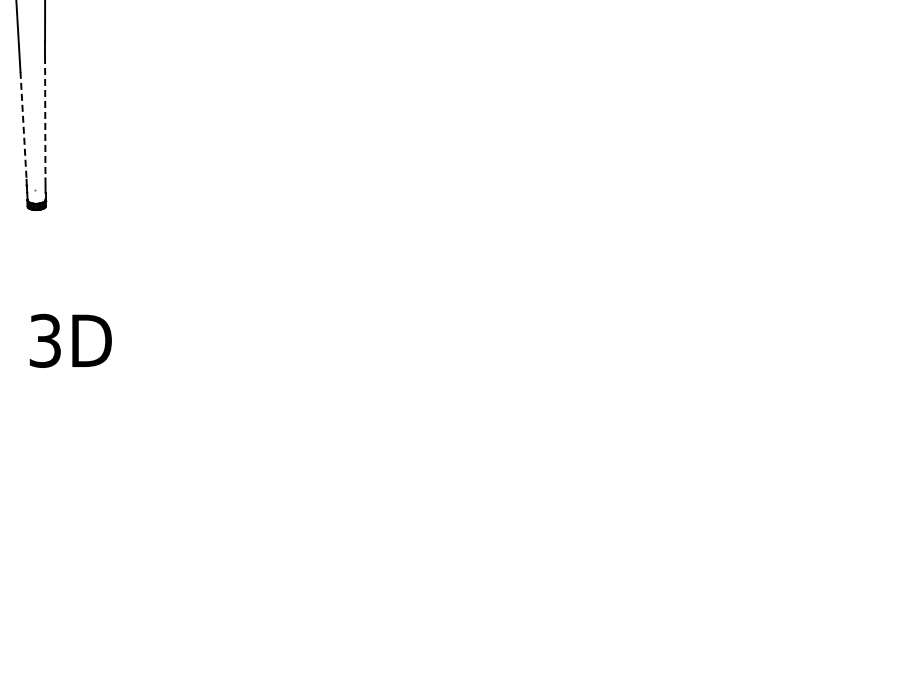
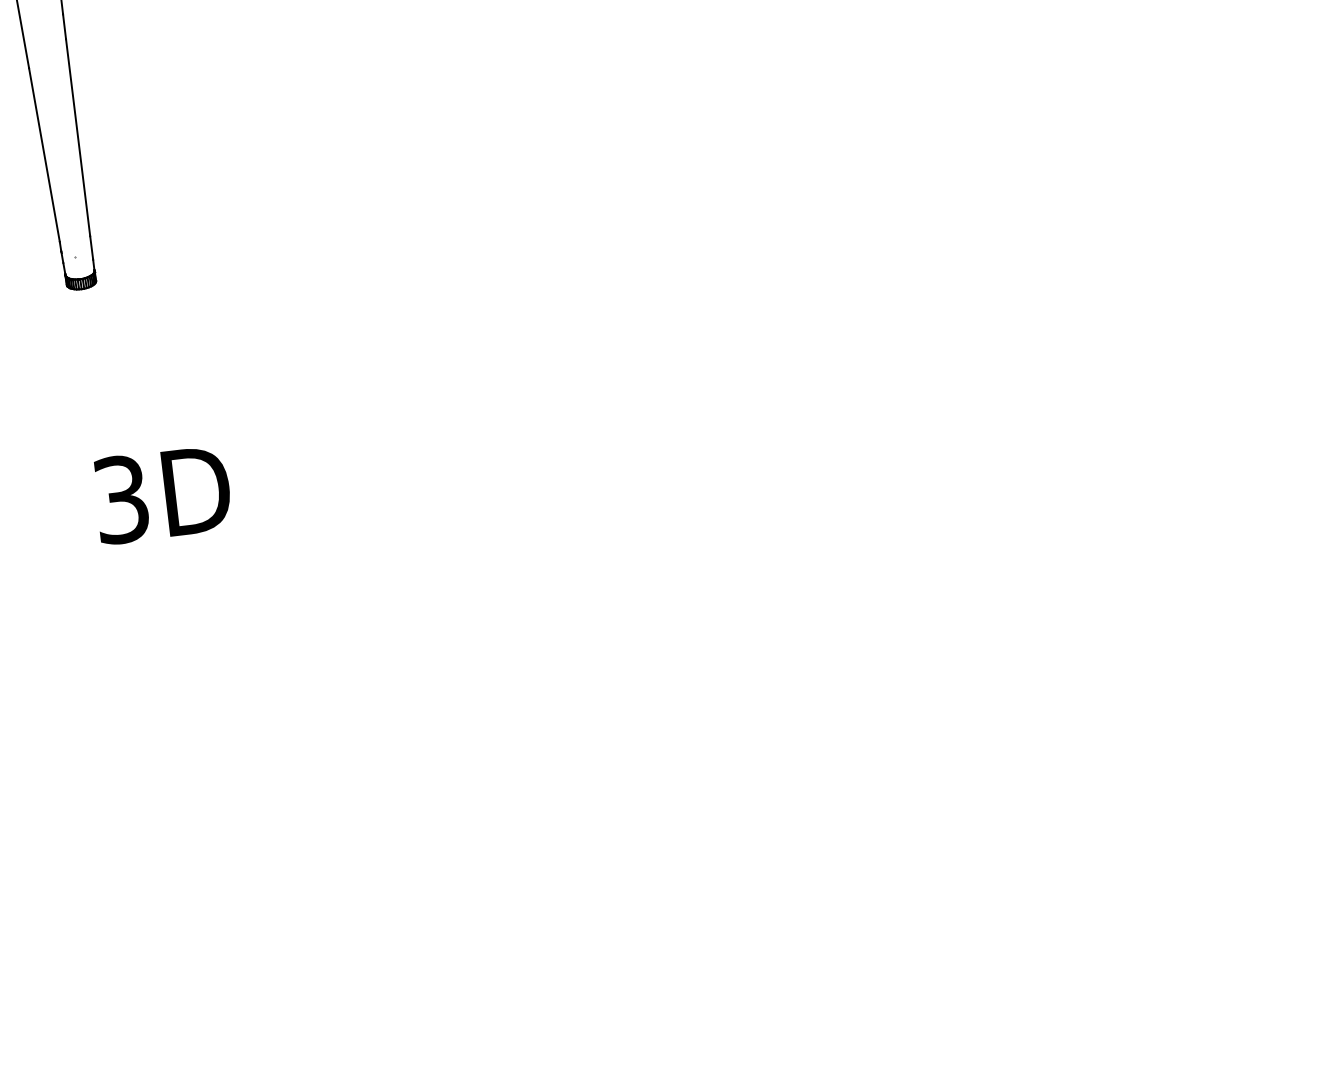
line: (45, 117) -> (78, 137), dashed -> solid
line: (23, 125) -> (44, 154), dashed -> solid

